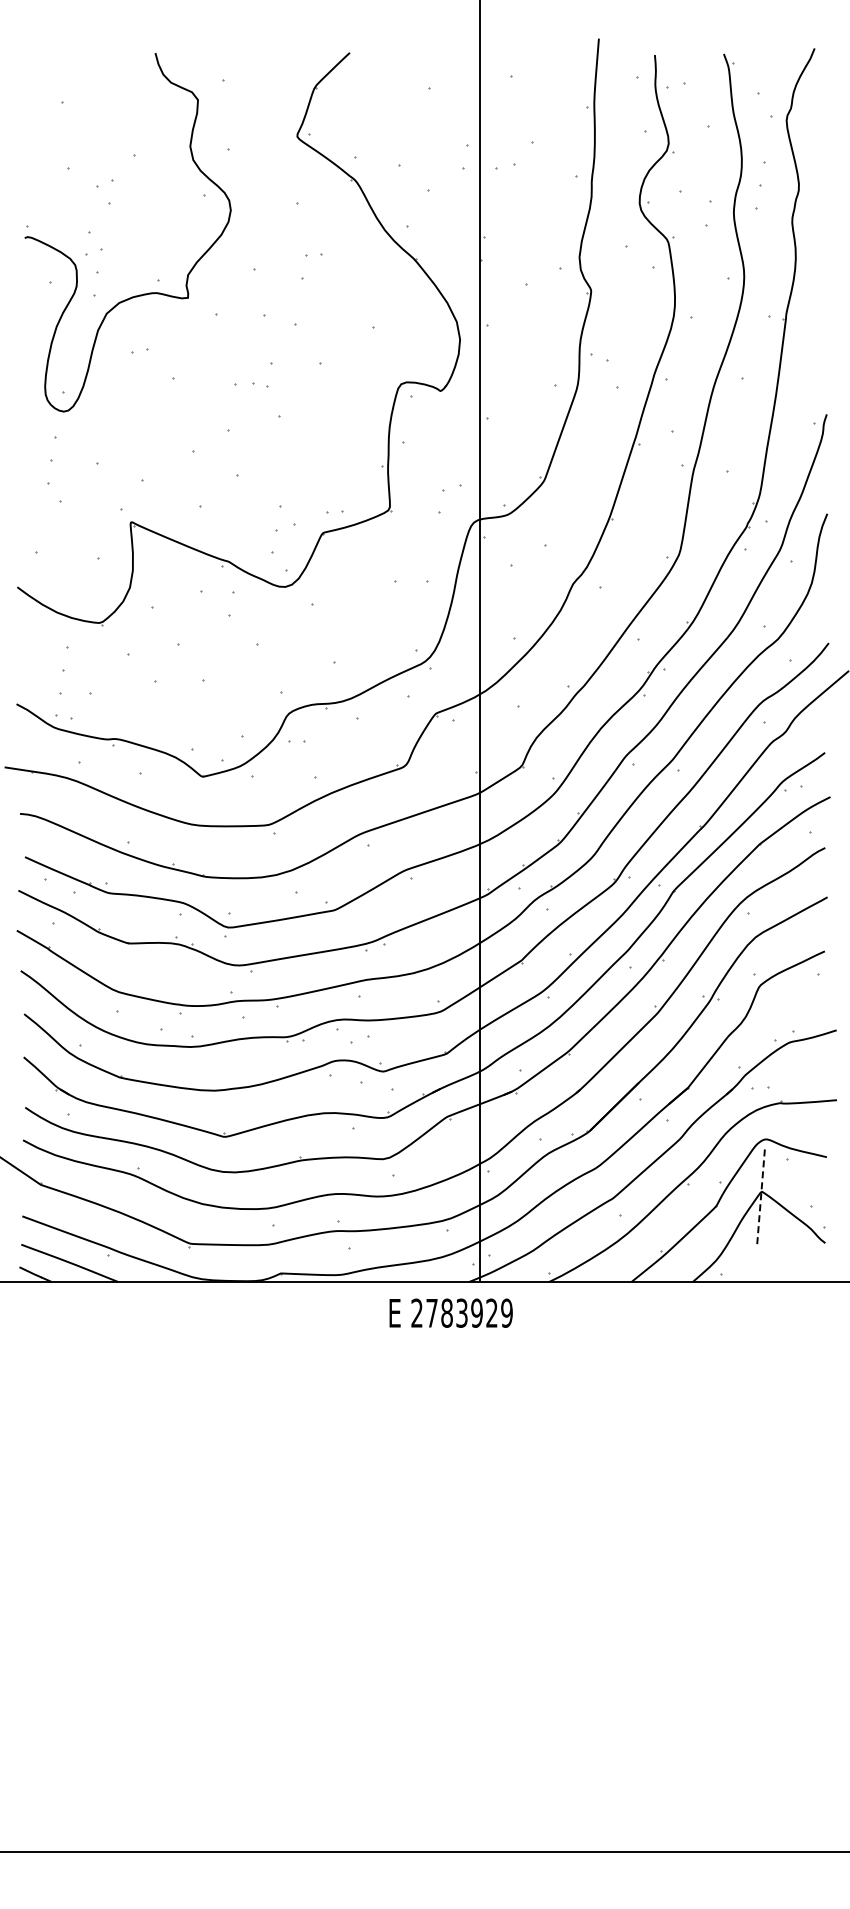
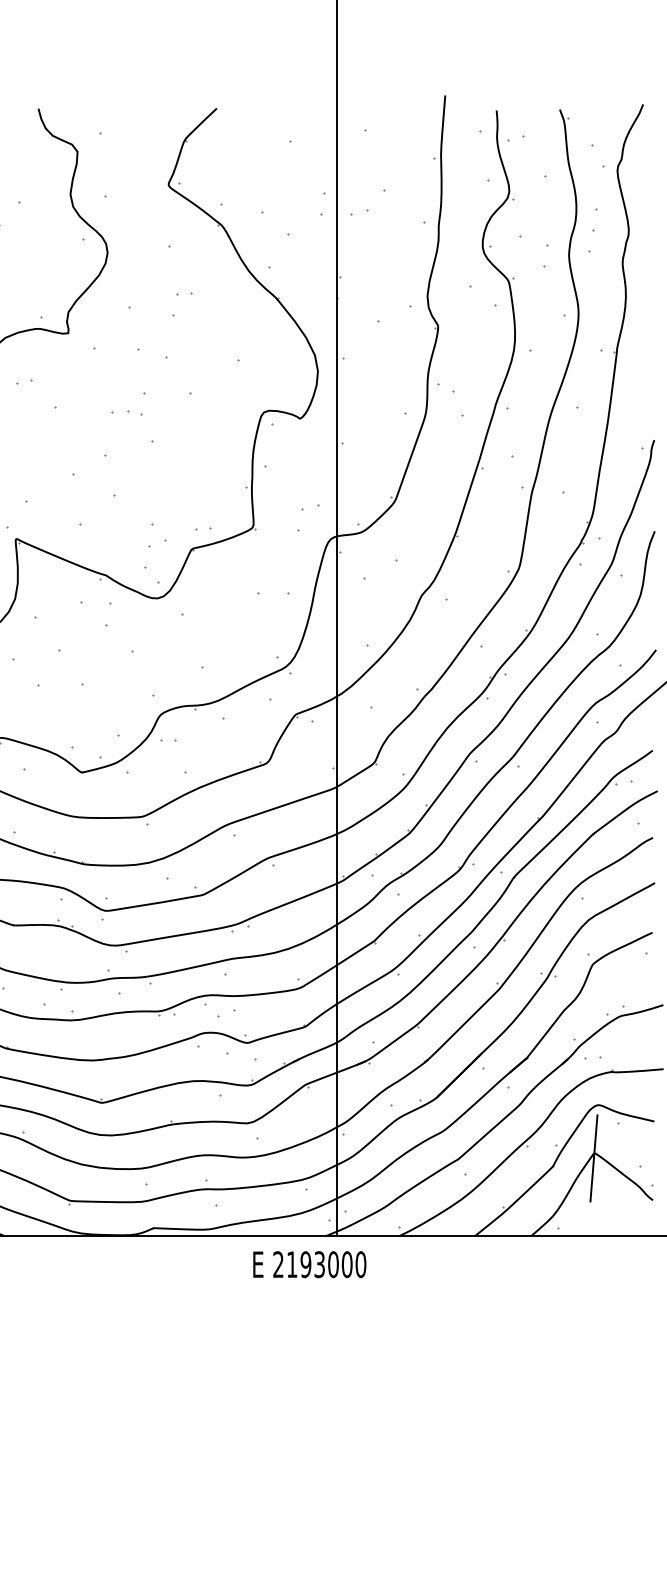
line: (760, 1197) -> (593, 1158), dashed -> solid
text: (469, 1312) -> (326, 1263), 2783929 -> 2193000

